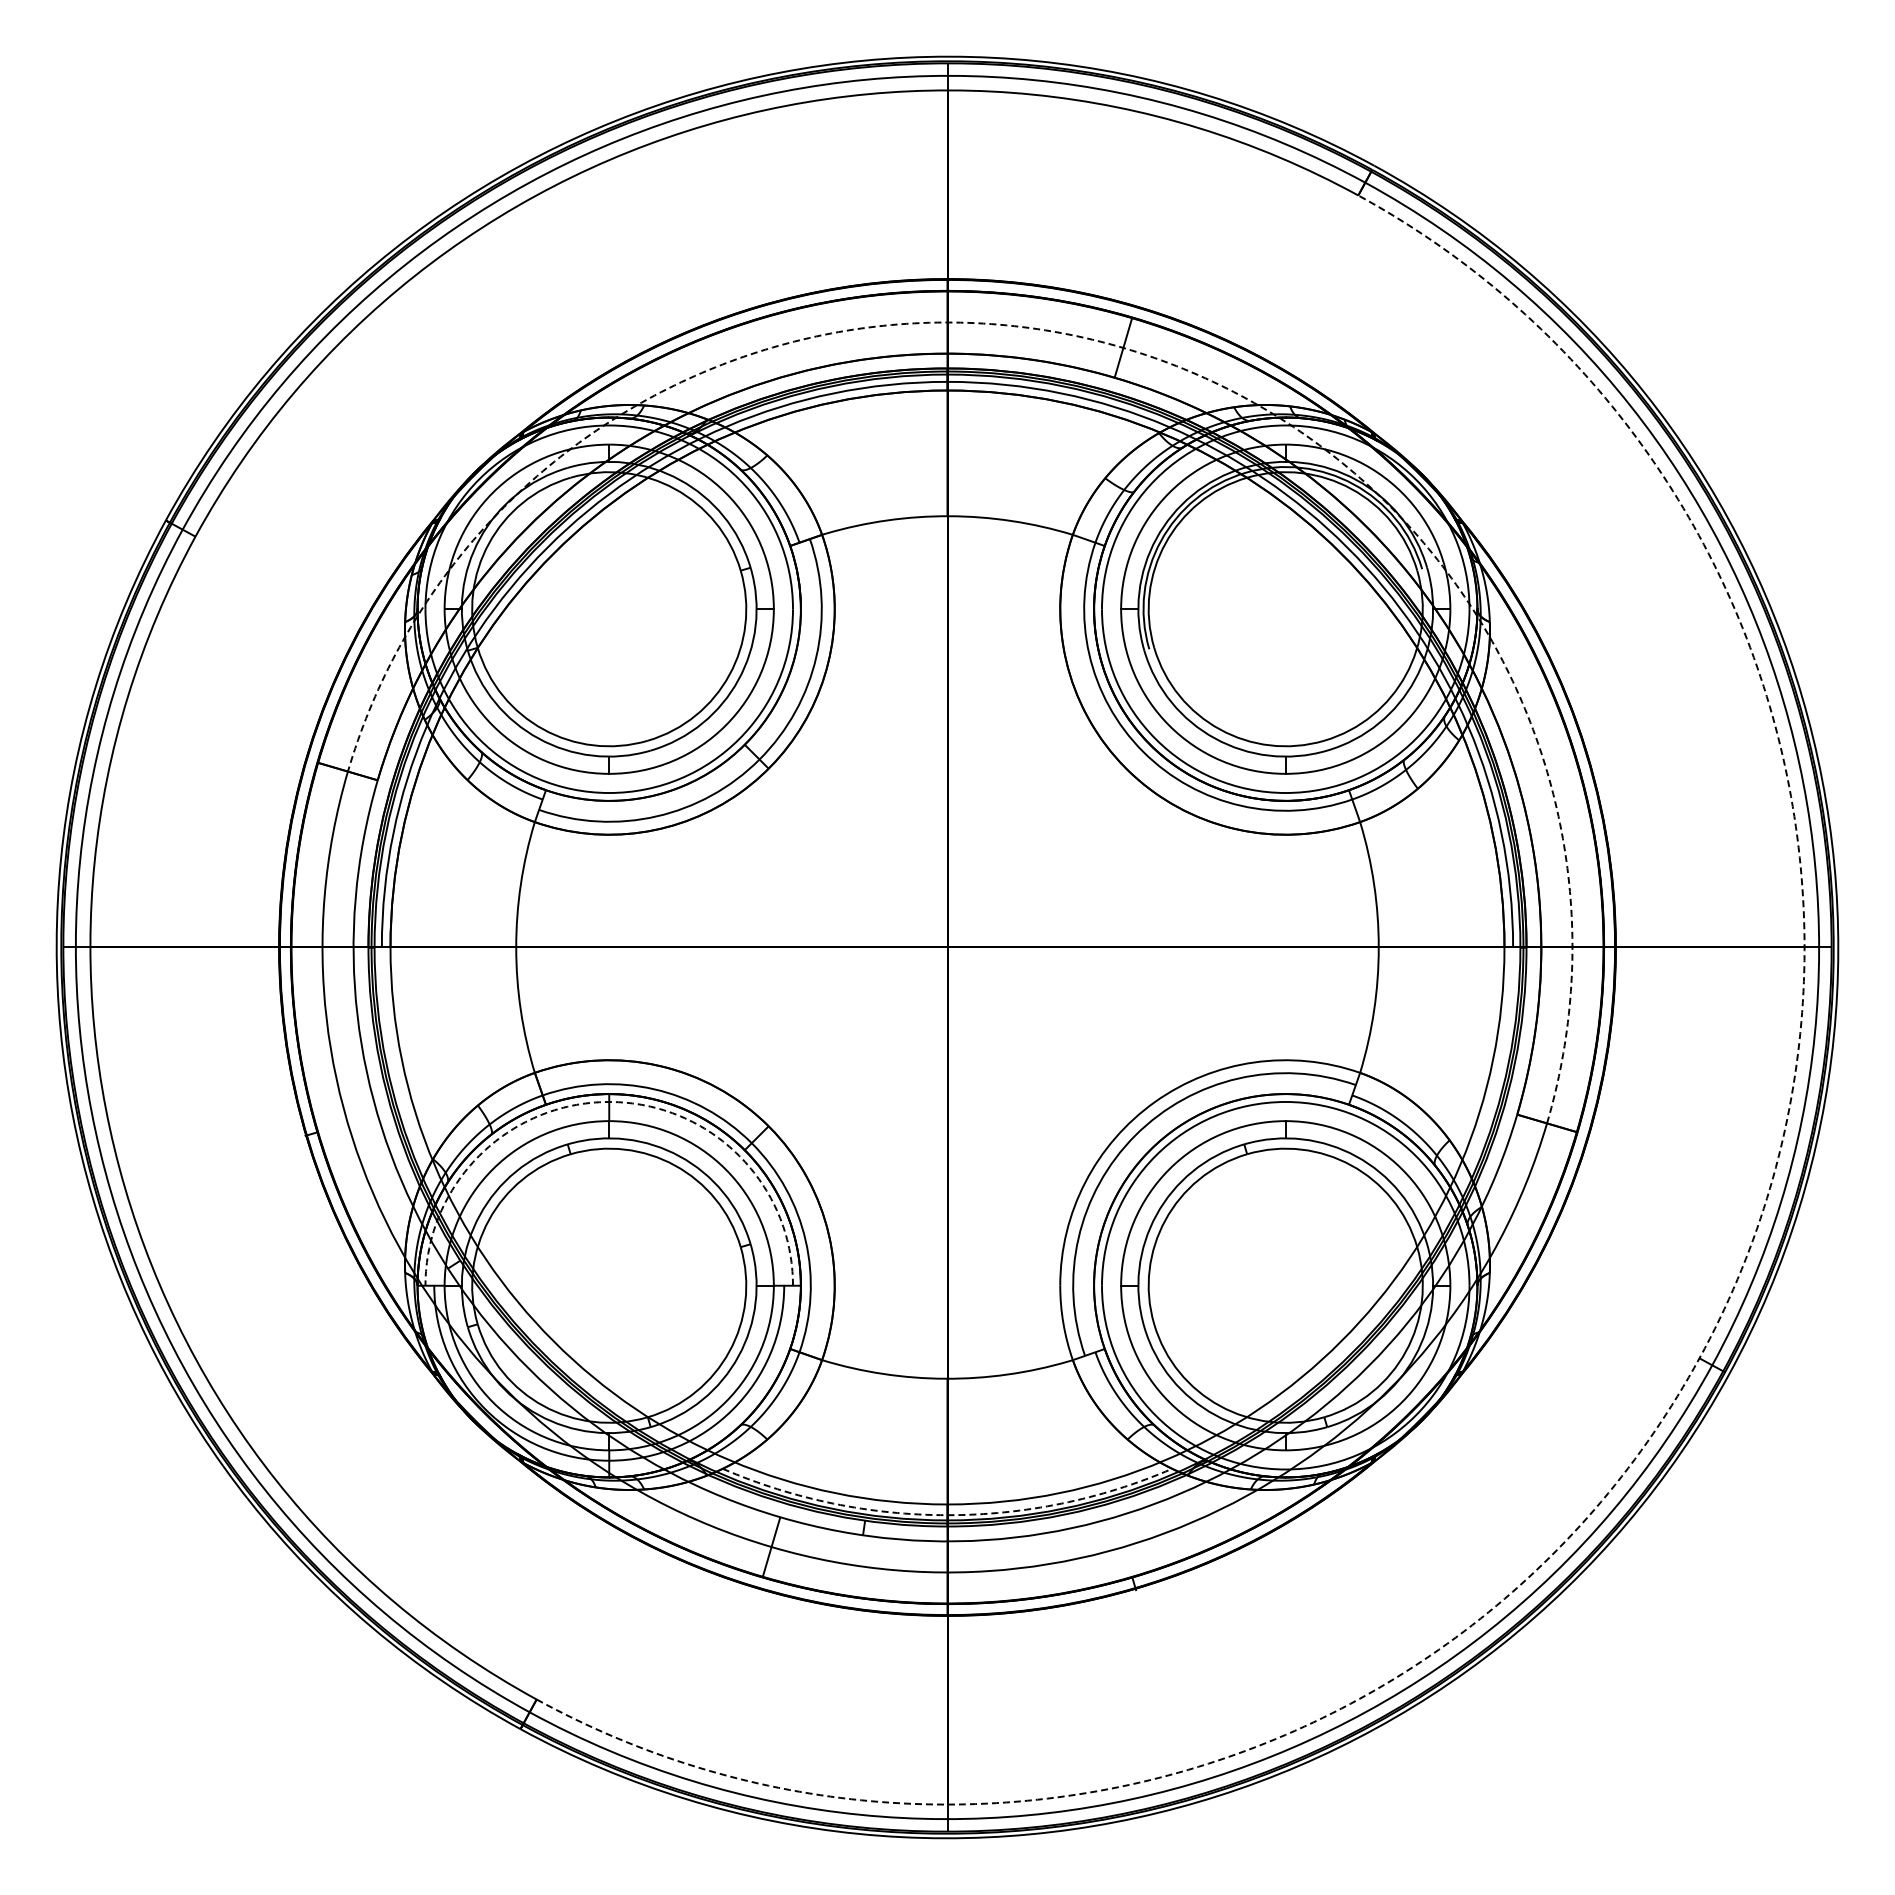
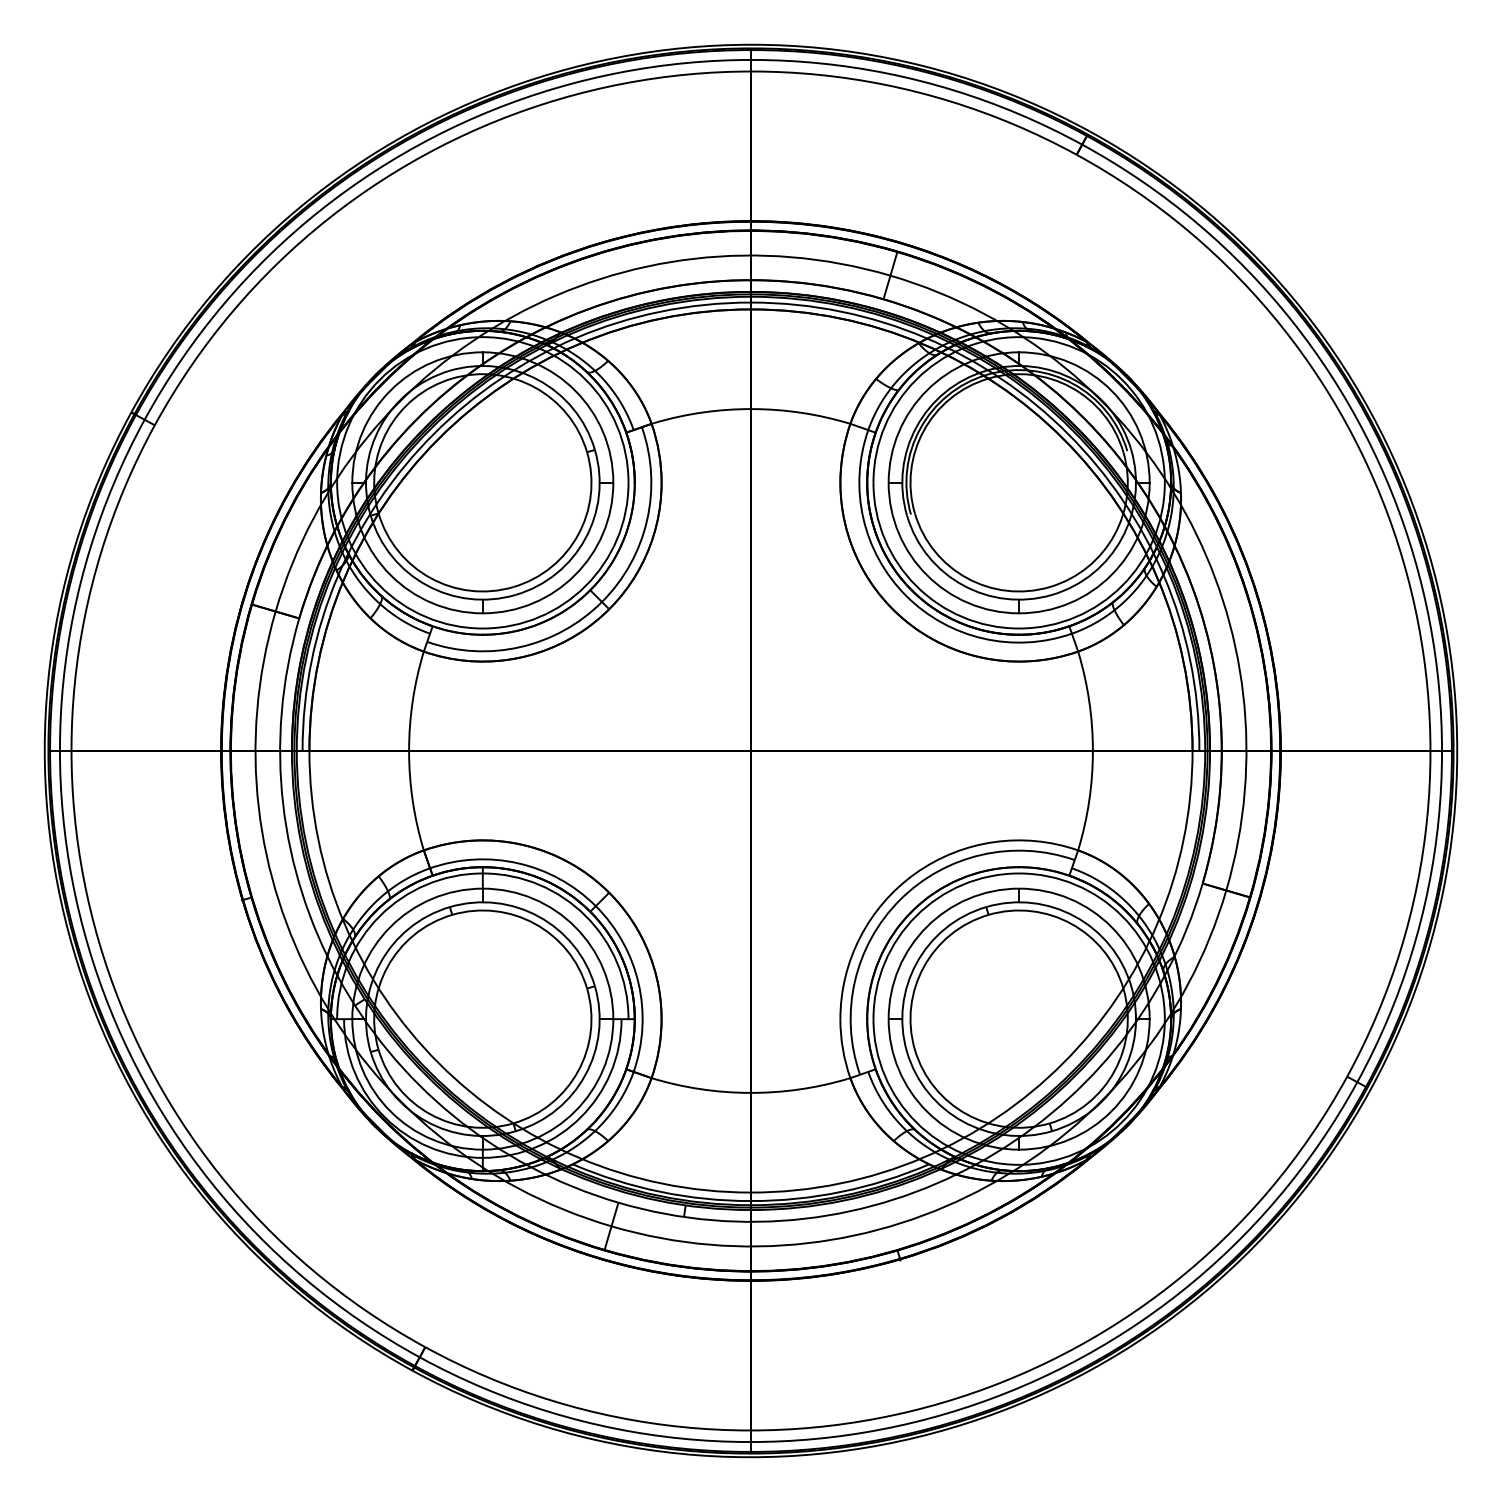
arc: (1123, 347) -> (890, 275), dashed -> solid
arc: (609, 1101) -> (483, 873), dashed -> solid
arc: (1699, 1358) -> (1347, 1076), dashed -> solid
arc: (947, 1515) -> (751, 1201), dashed -> solid

